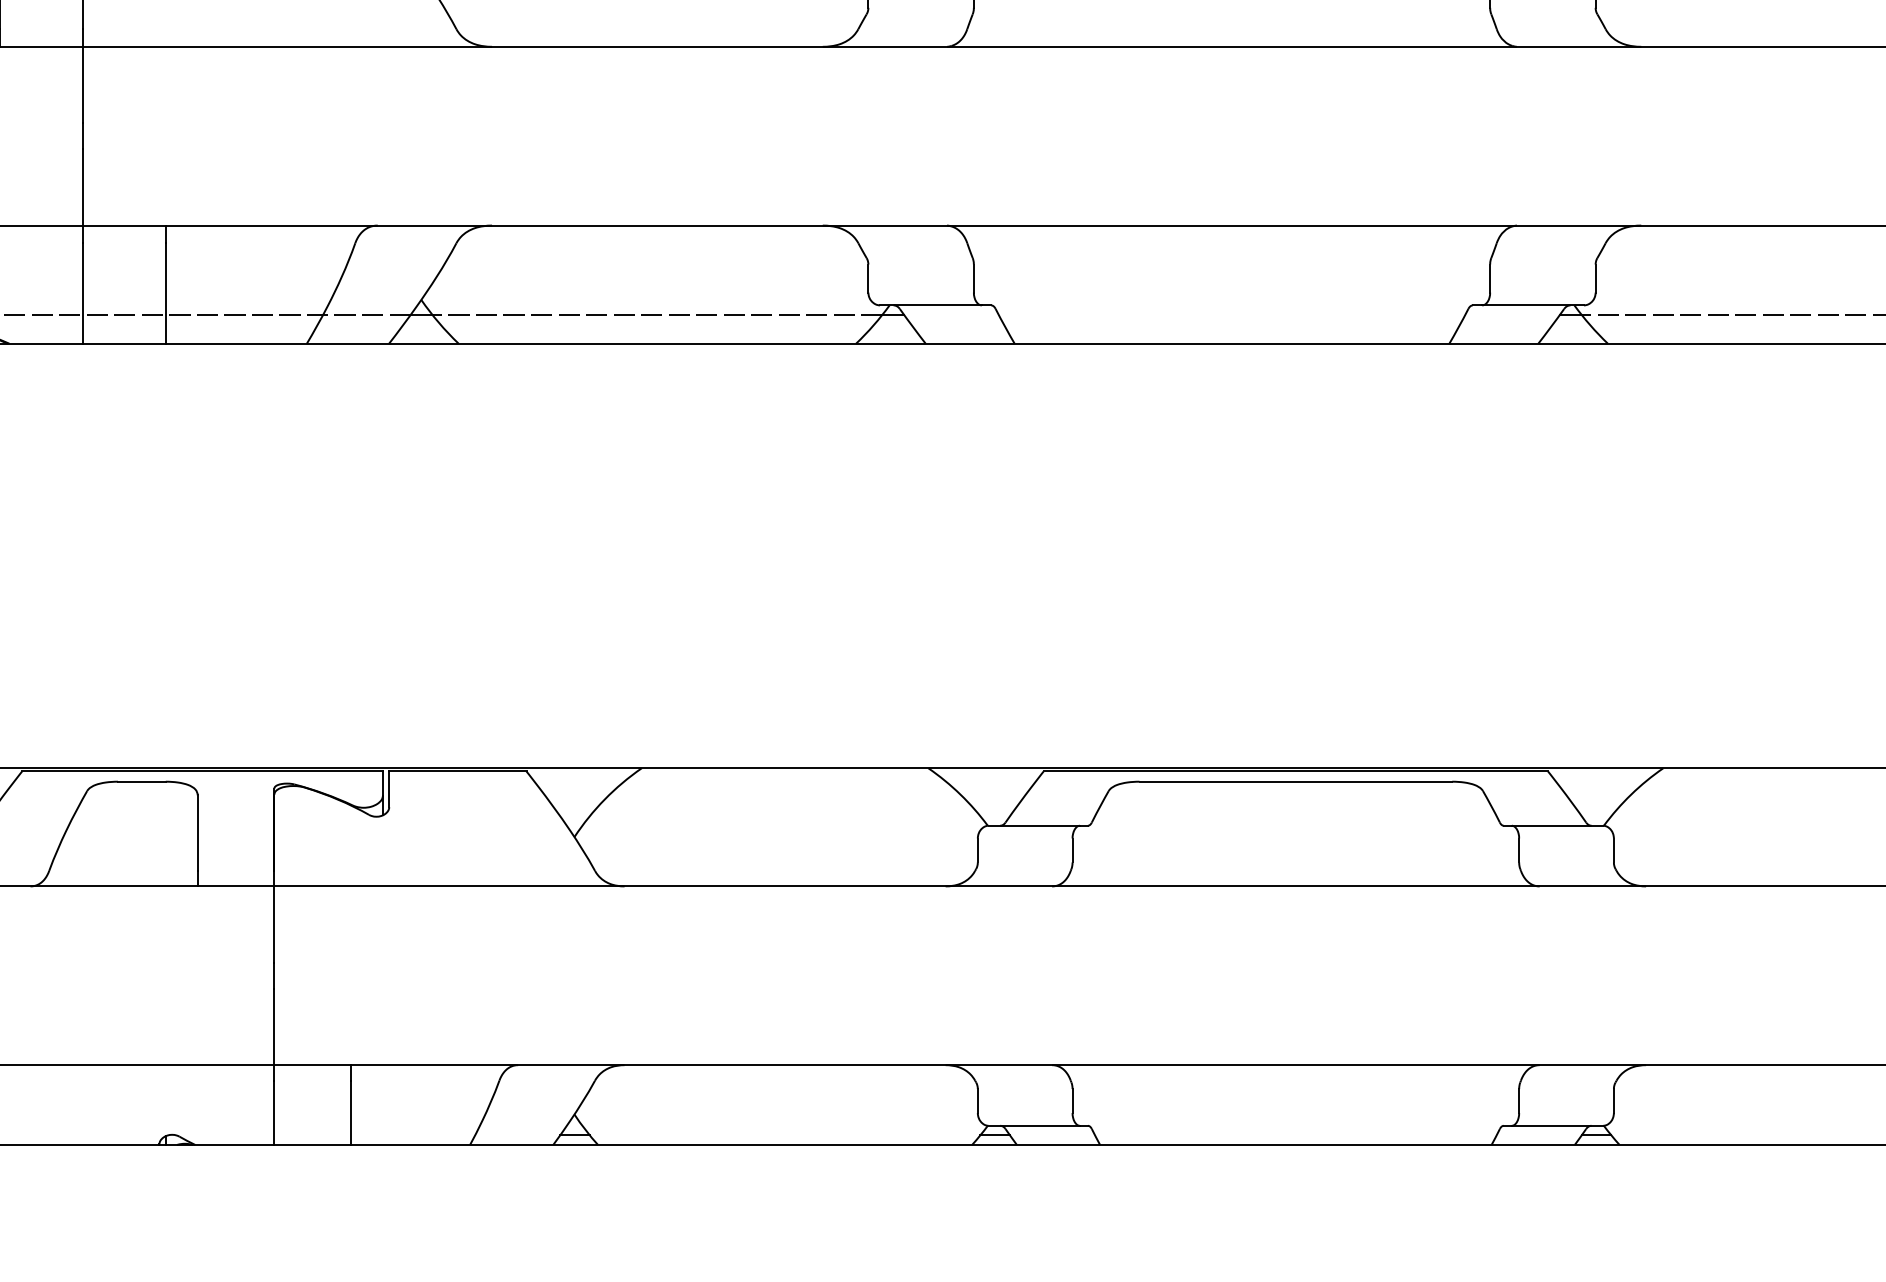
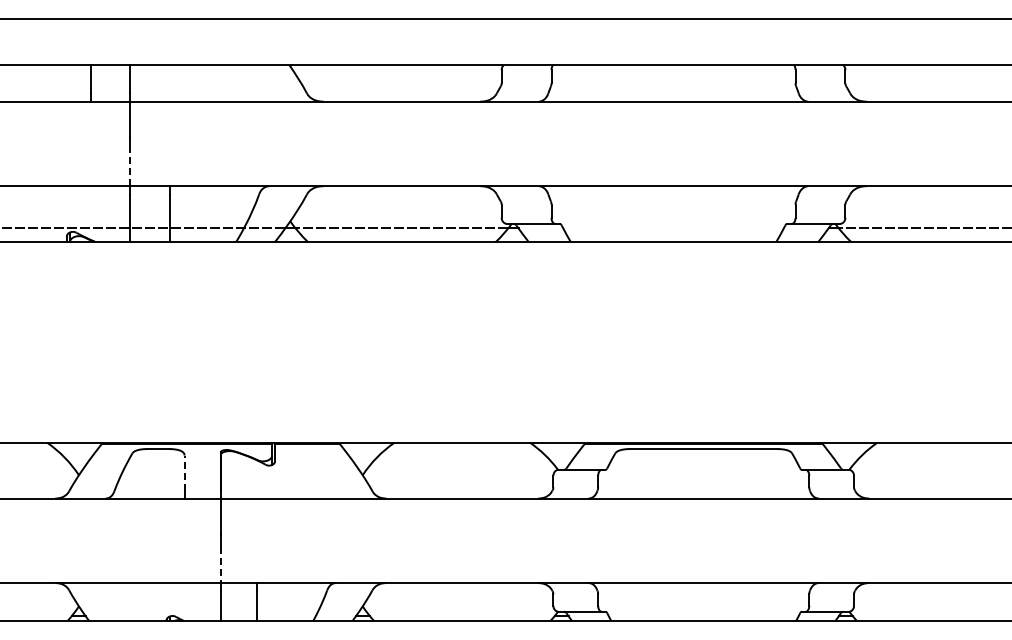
line: (83, 186) -> (130, 167), solid -> dashed
line: (197, 833) -> (184, 473), solid -> dashed
line: (273, 1028) -> (220, 565), solid -> dashed

